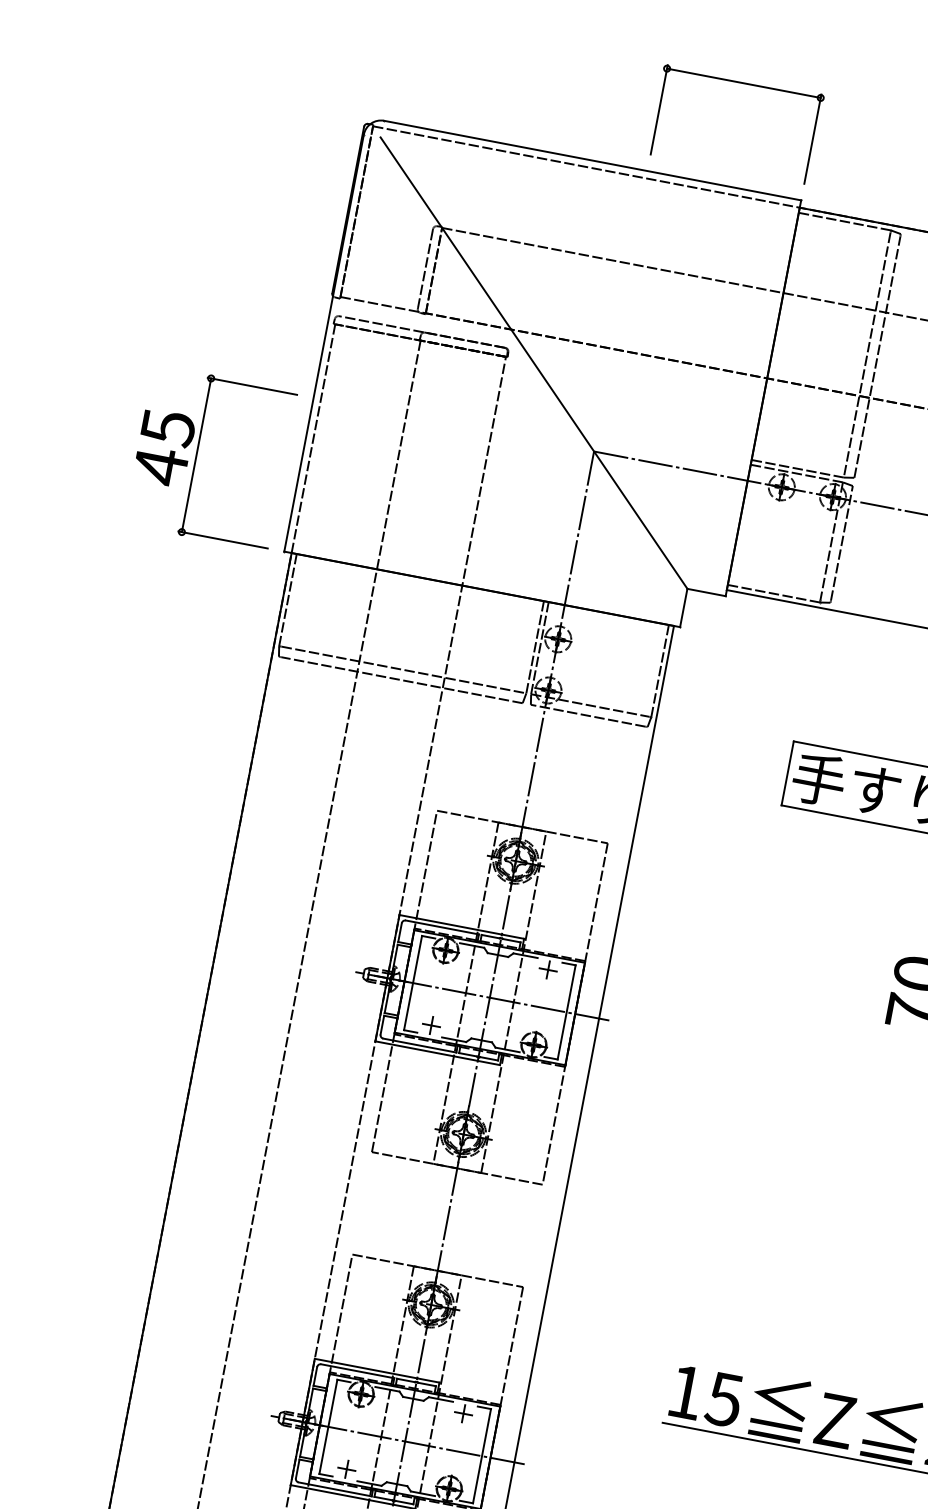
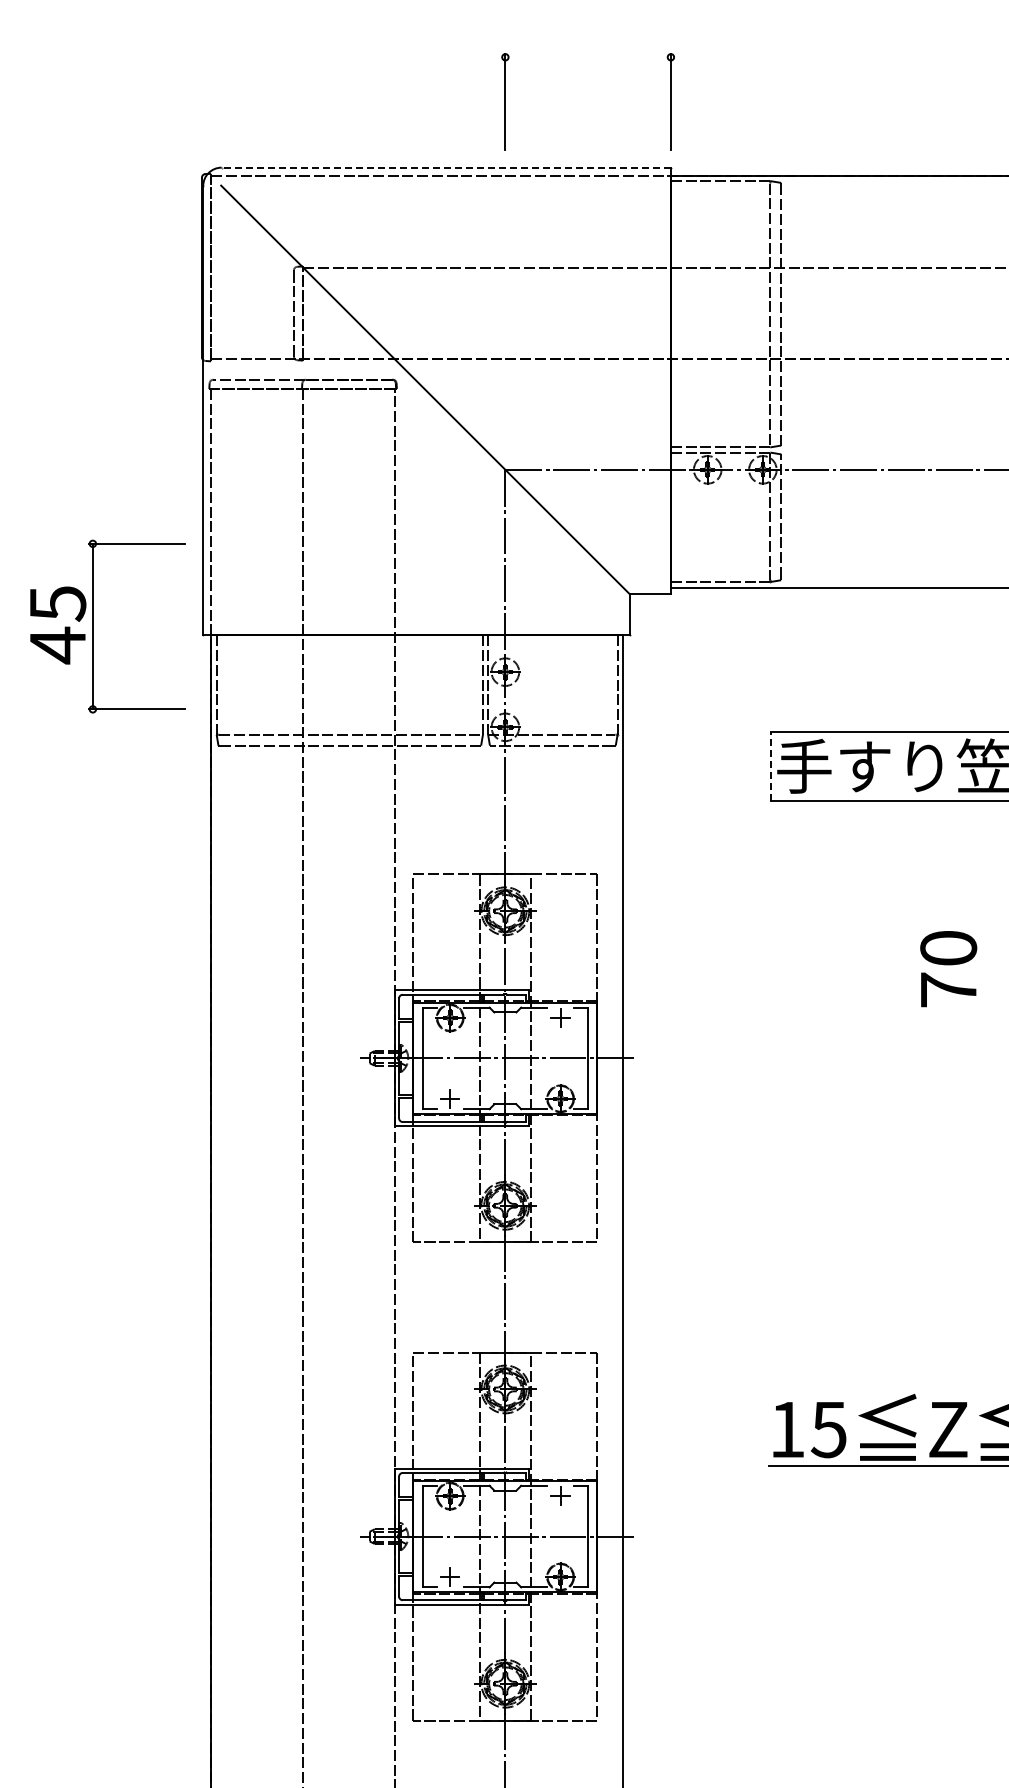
line: (743, 83) -> (587, 57), removed
line: (592, 160) -> (446, 167), solid -> dashed
part: (197, 455) -> (93, 626), moved
line: (787, 772) -> (770, 765), solid -> dashed

